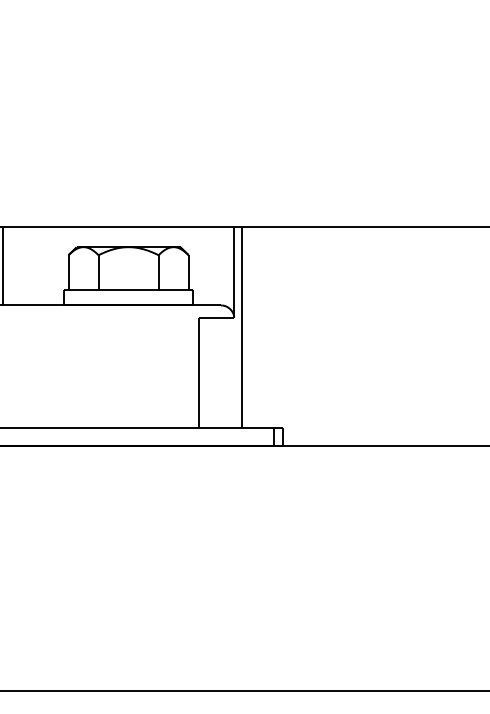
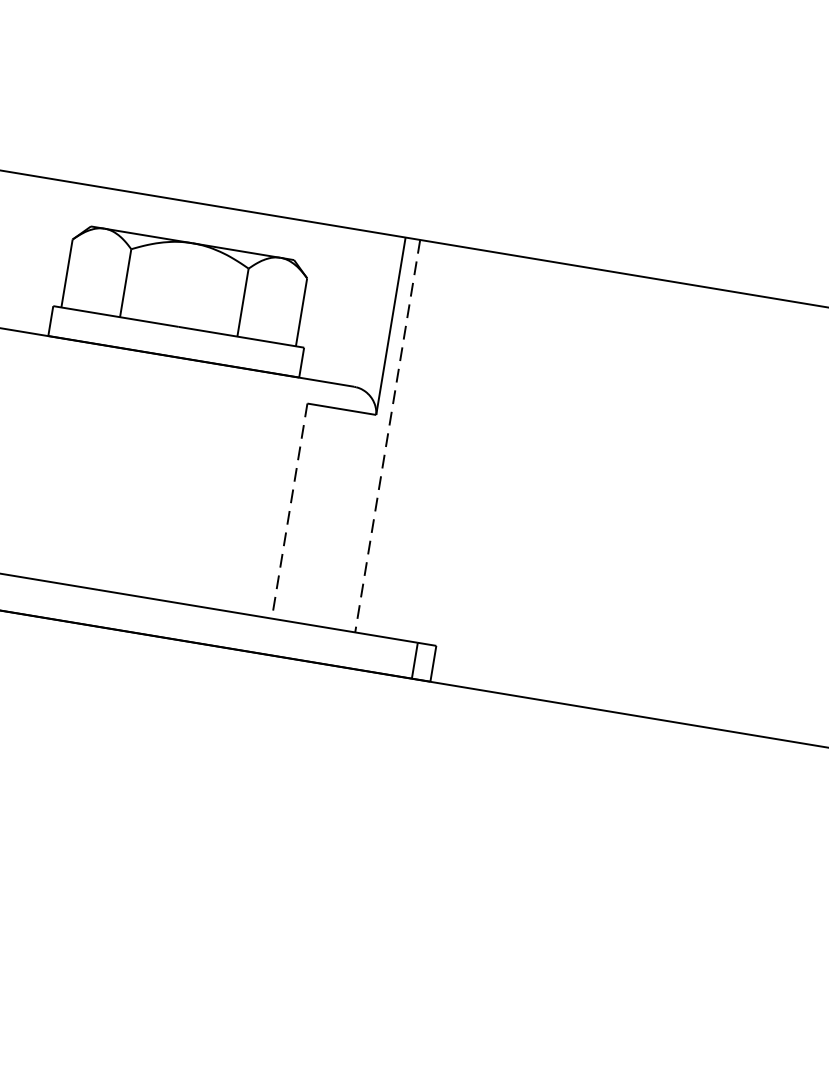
line: (241, 327) -> (387, 436), solid -> dashed
line: (199, 373) -> (290, 512), solid -> dashed

